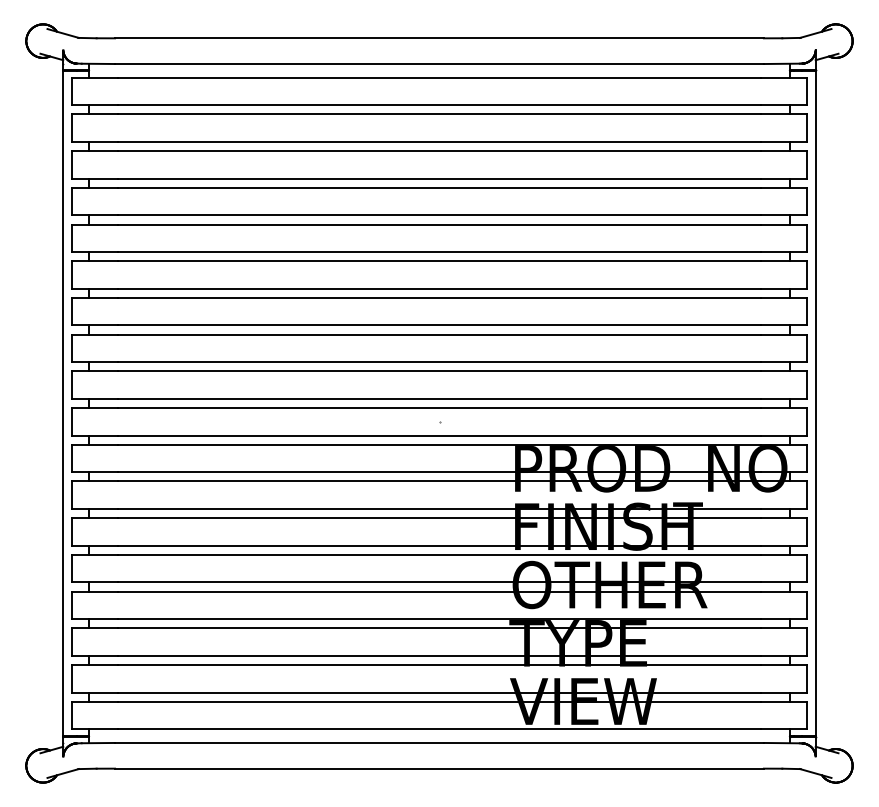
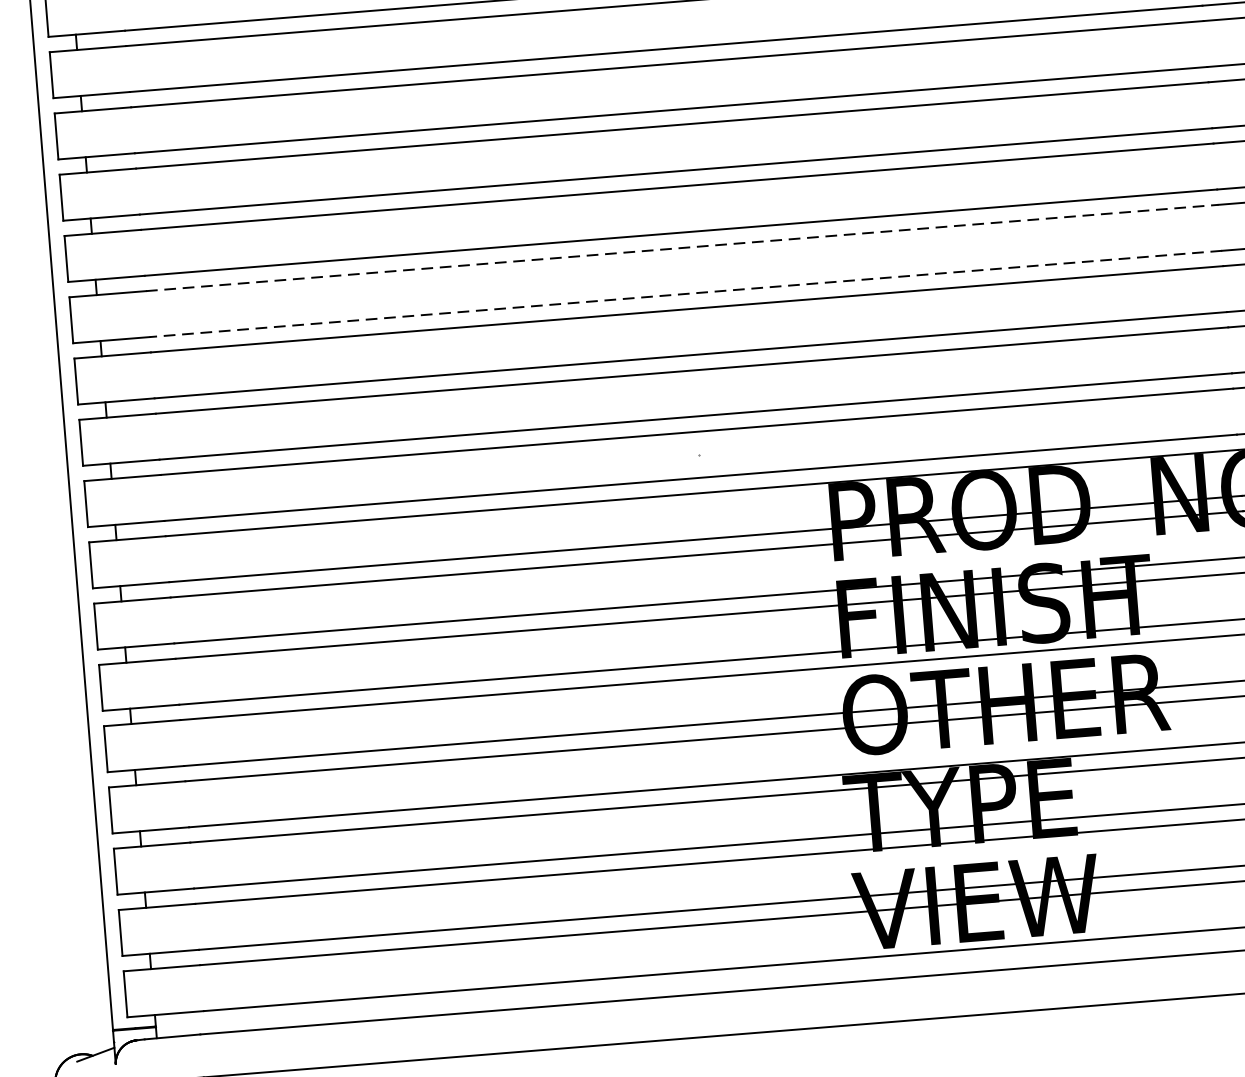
line: (440, 297) -> (683, 247), solid -> dashed
line: (439, 325) -> (685, 293), solid -> dashed

